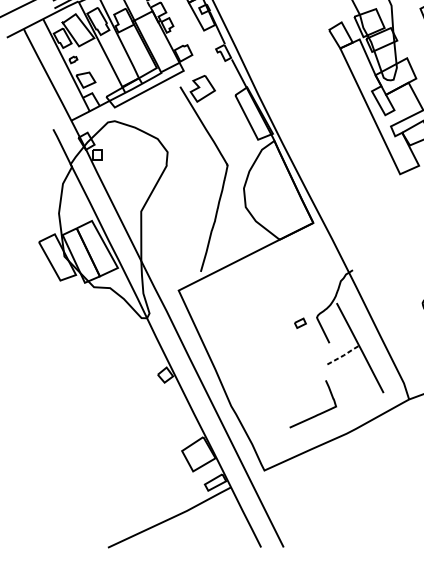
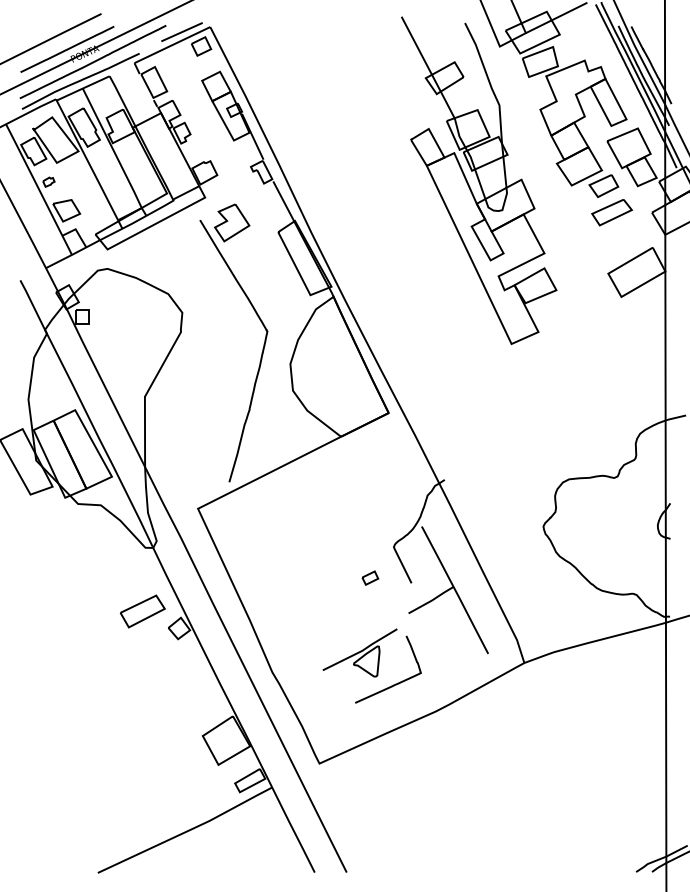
part: (300, 322) -> (370, 577), moved
line: (344, 355) -> (432, 600), dashed -> solid
part: (139, 363) -> (142, 611), added
part: (292, 392) -> (359, 652), added

